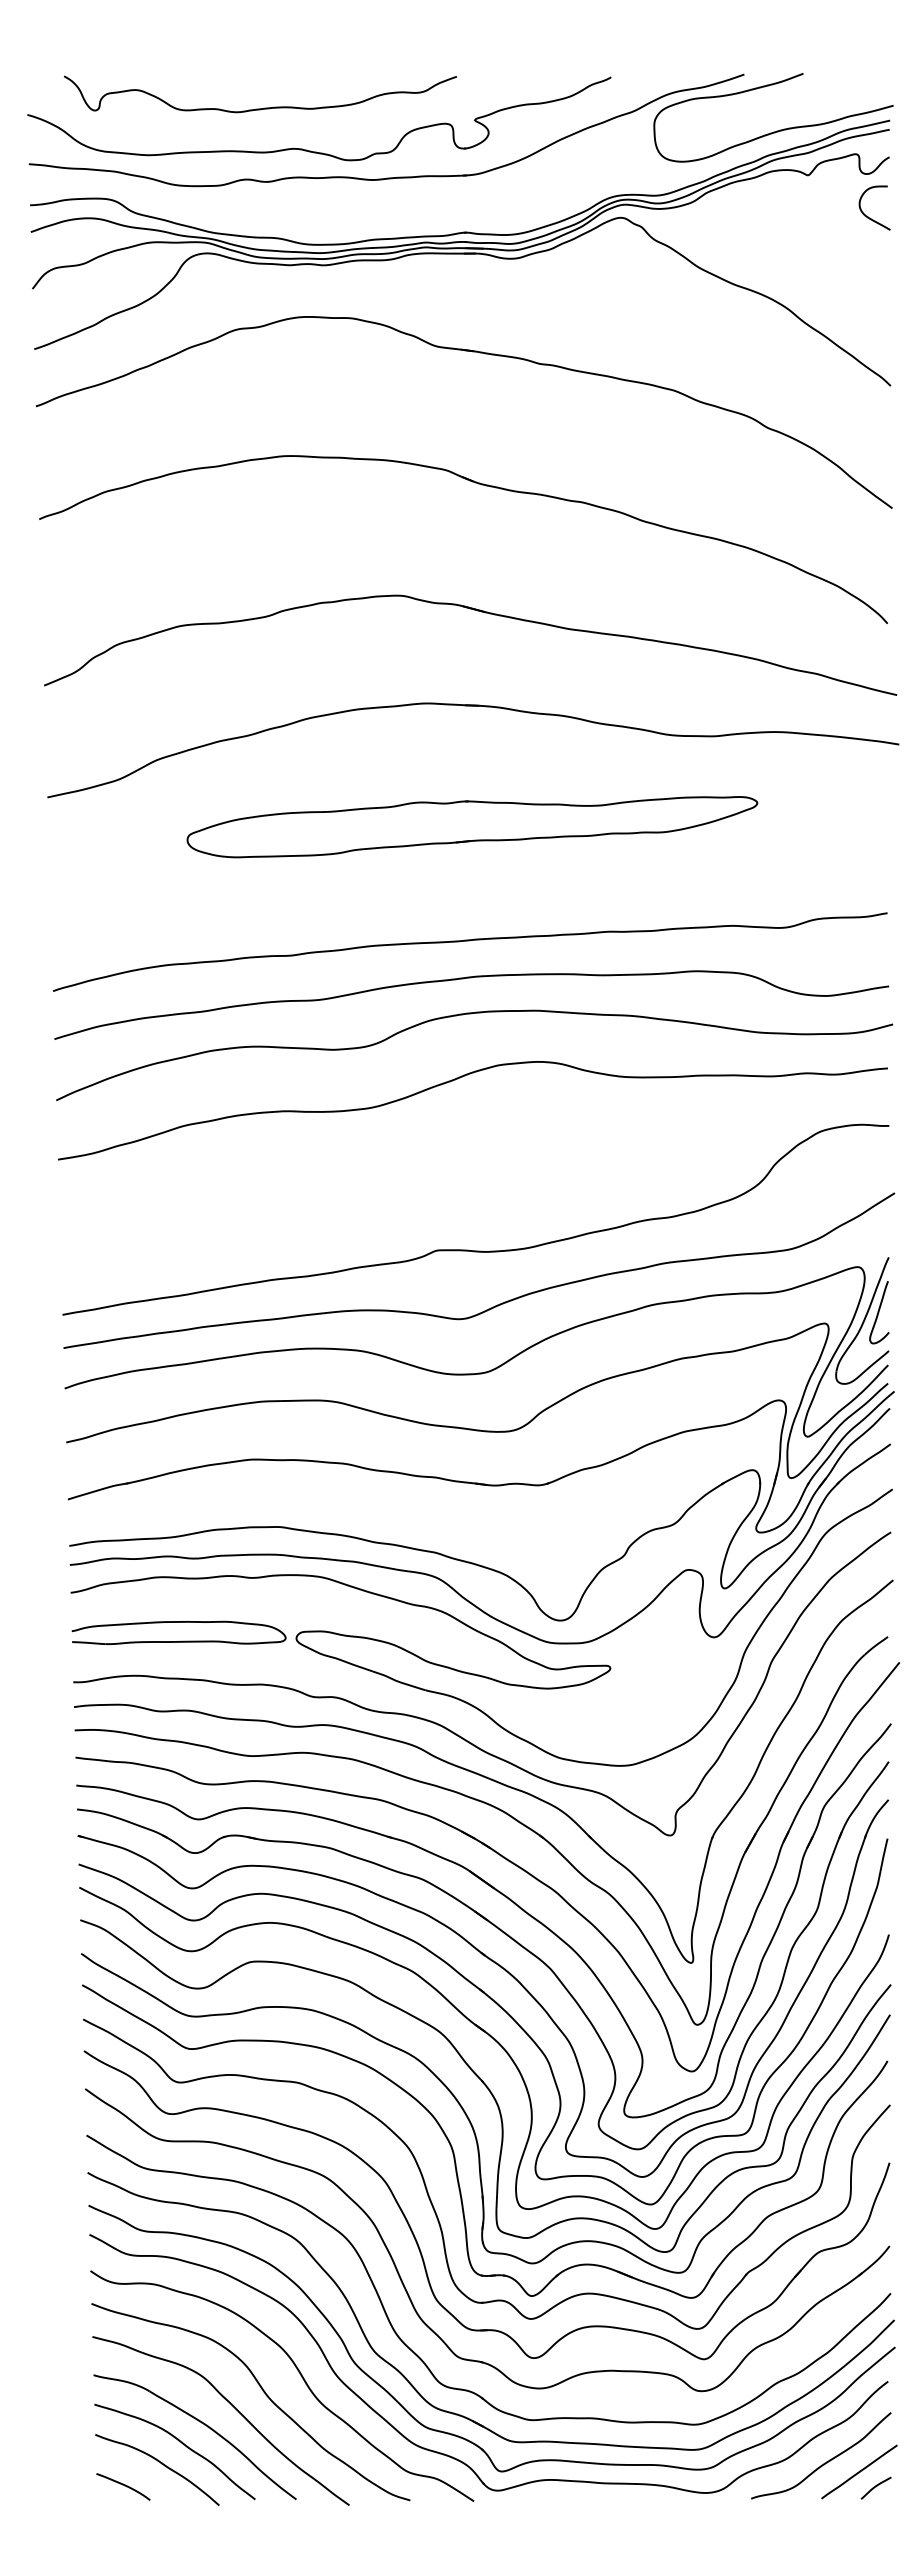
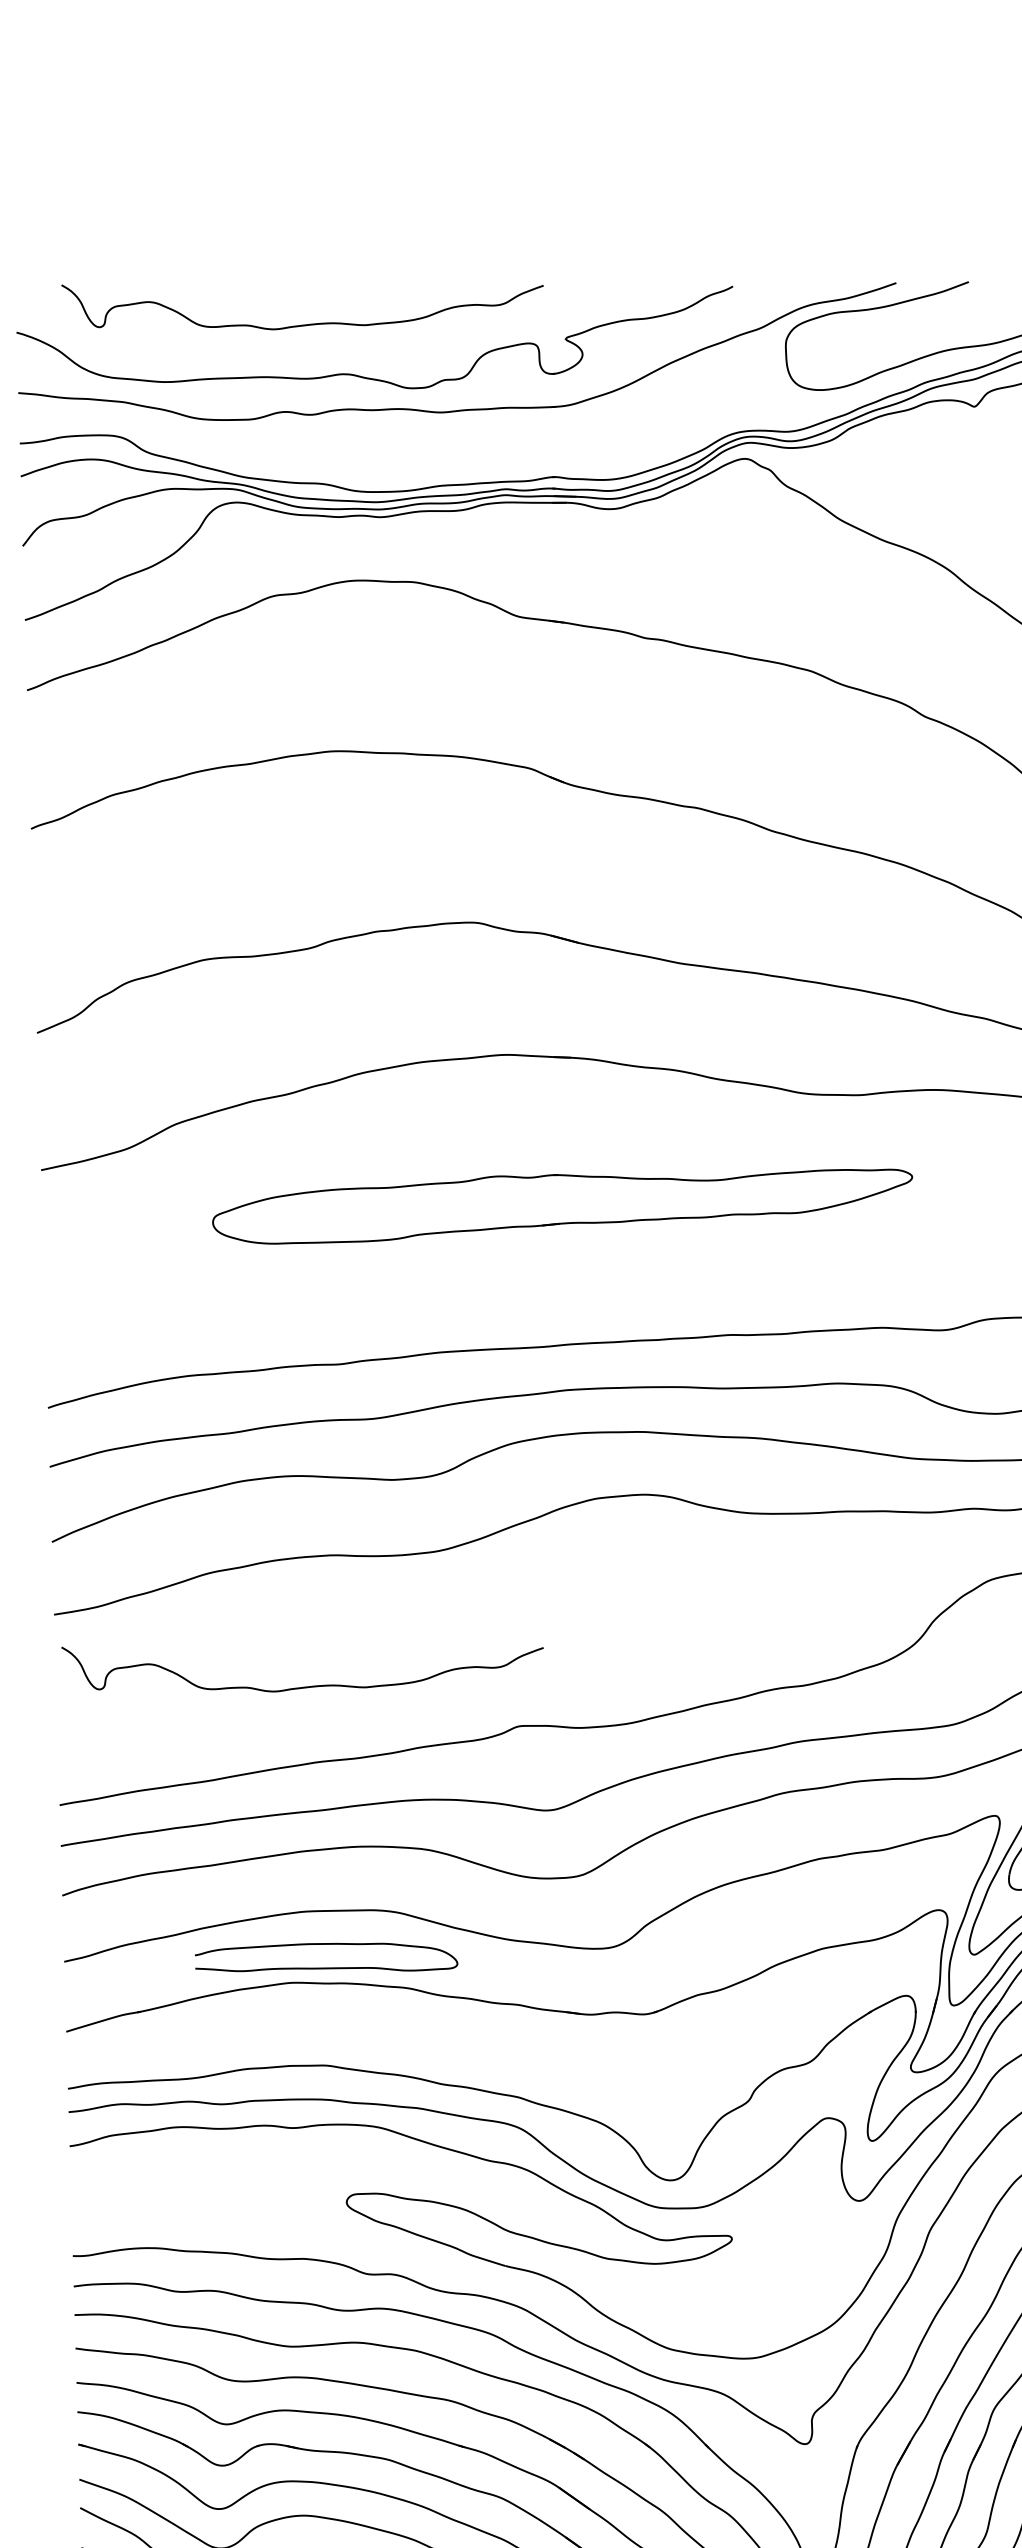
curve: (264, 1217) -> (307, 1685), added
part: (181, 1640) -> (329, 1966), moved

